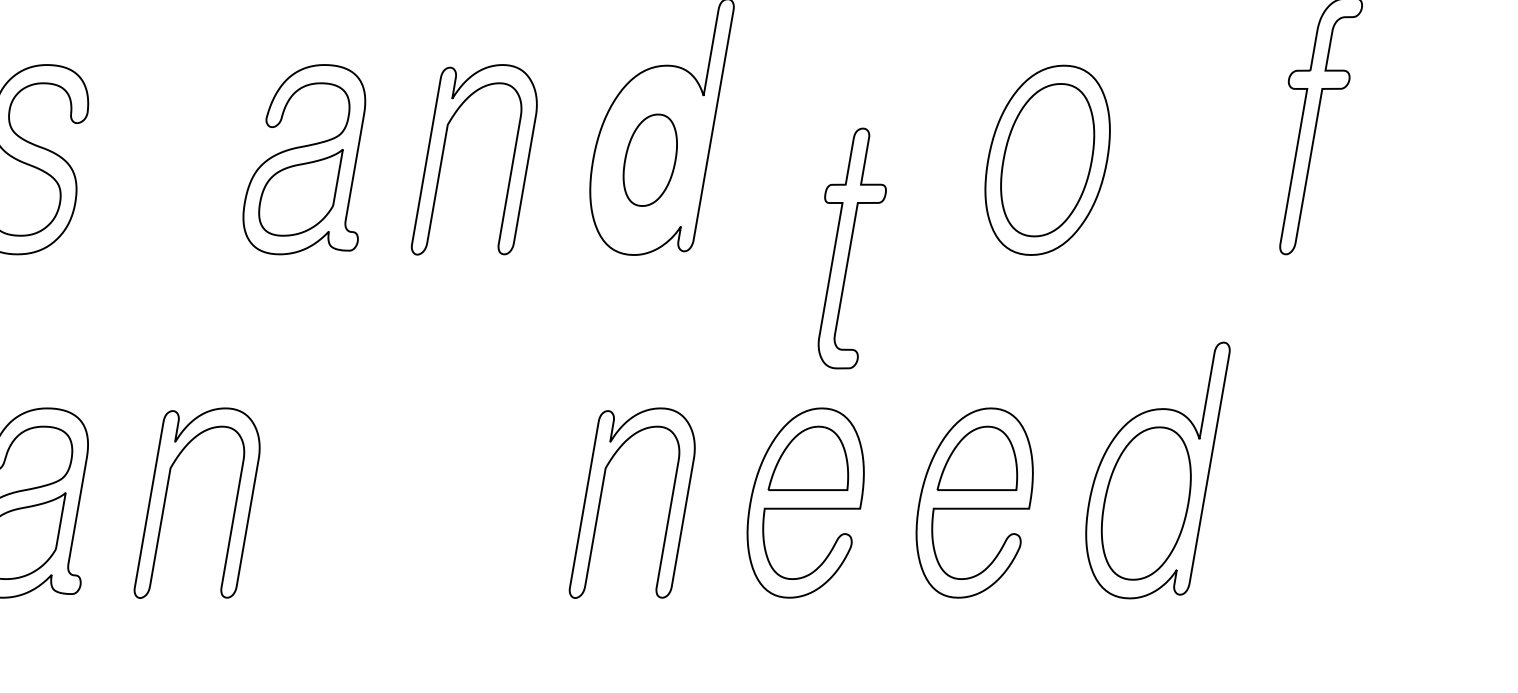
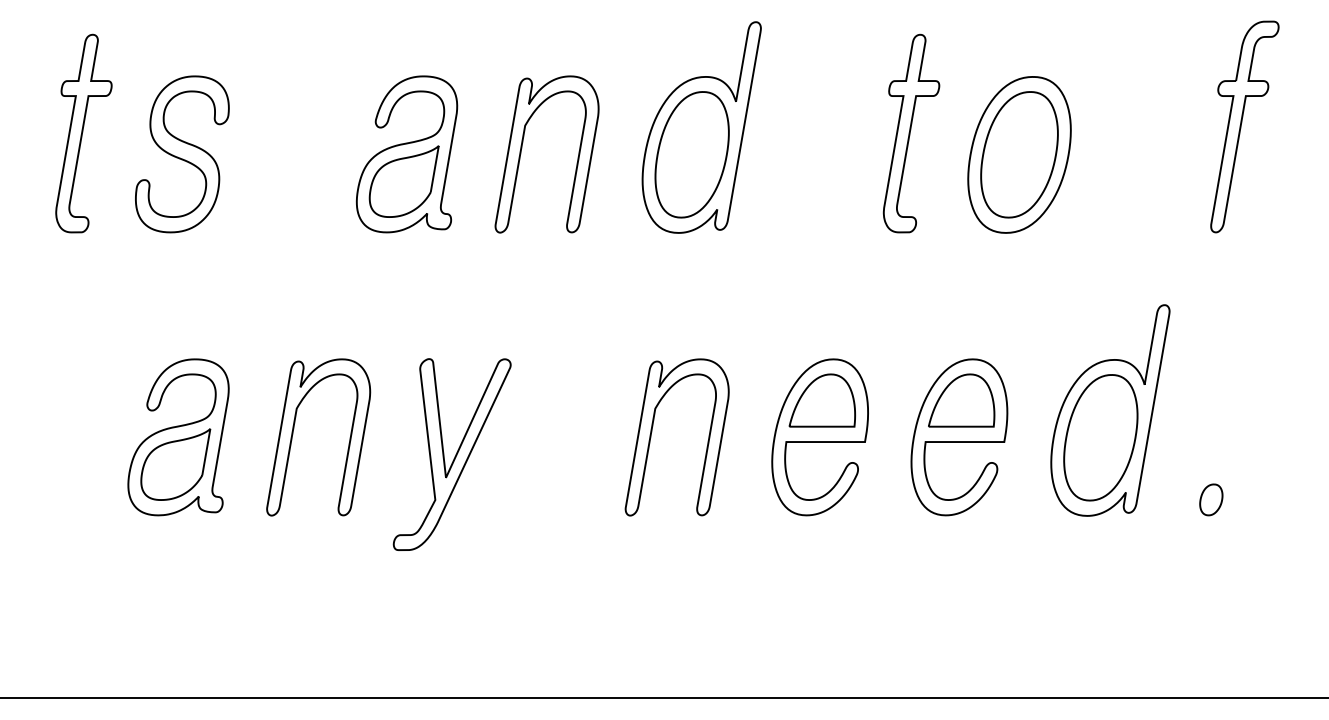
part: (649, 159) -> (691, 154), size x1.67
part: (852, 248) -> (911, 133), moved
part: (358, 523) -> (451, 454), added
part: (1280, 578) -> (1211, 499), added

